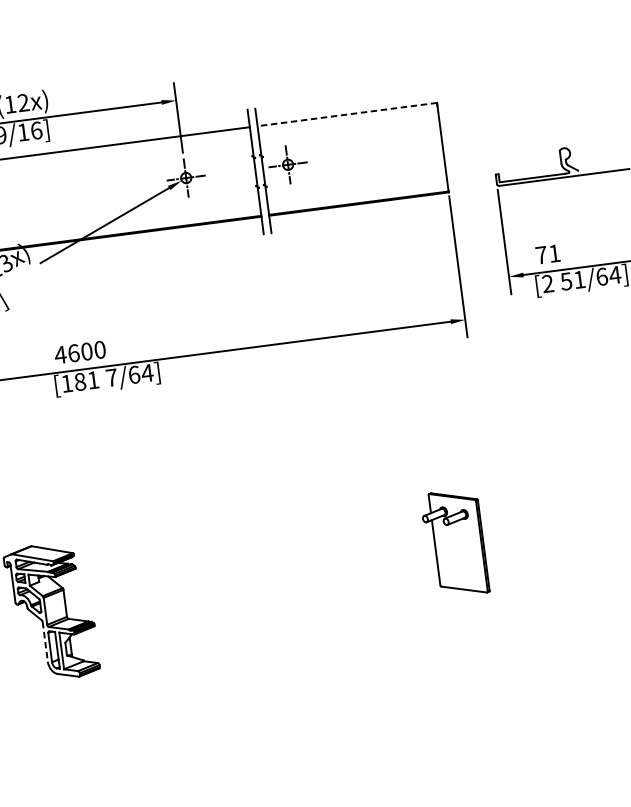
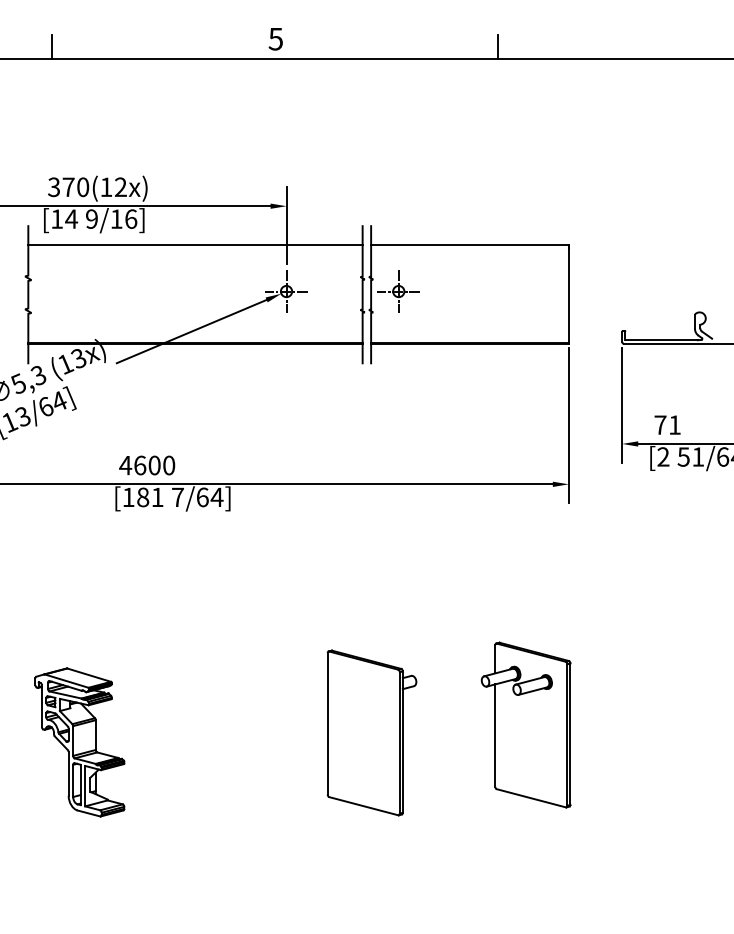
line: (346, 114) -> (469, 245), dashed -> solid
part: (454, 543) -> (525, 724), size x1.43
part: (315, 568) -> (371, 732), added
line: (45, 641) -> (68, 773), dashed -> solid

